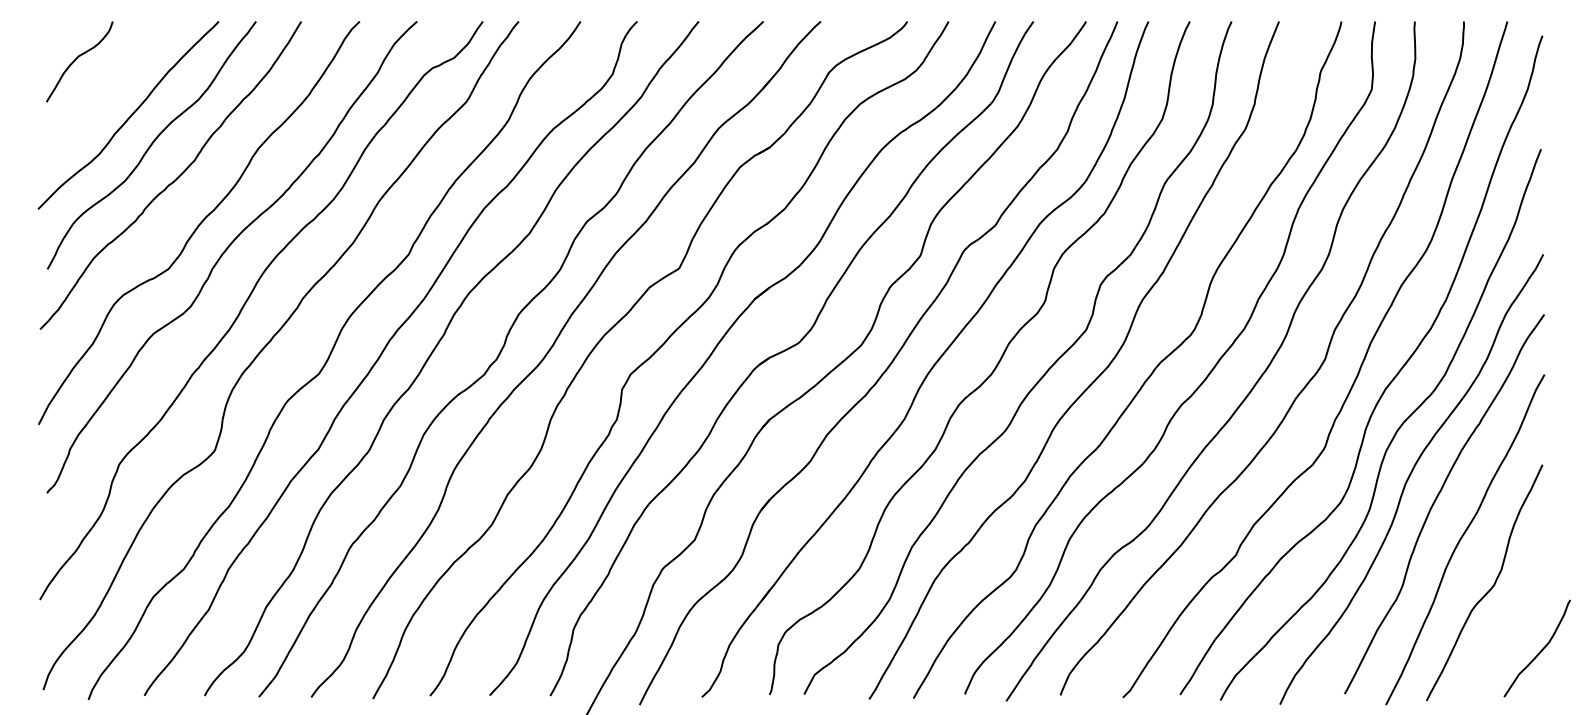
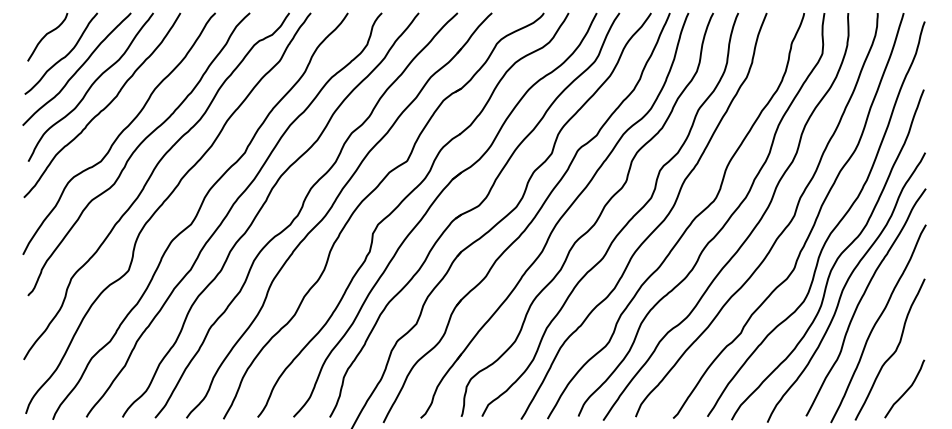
curve: (104, 95) -> (62, 57), added
curve: (1540, 649) -> (906, 389), moved

